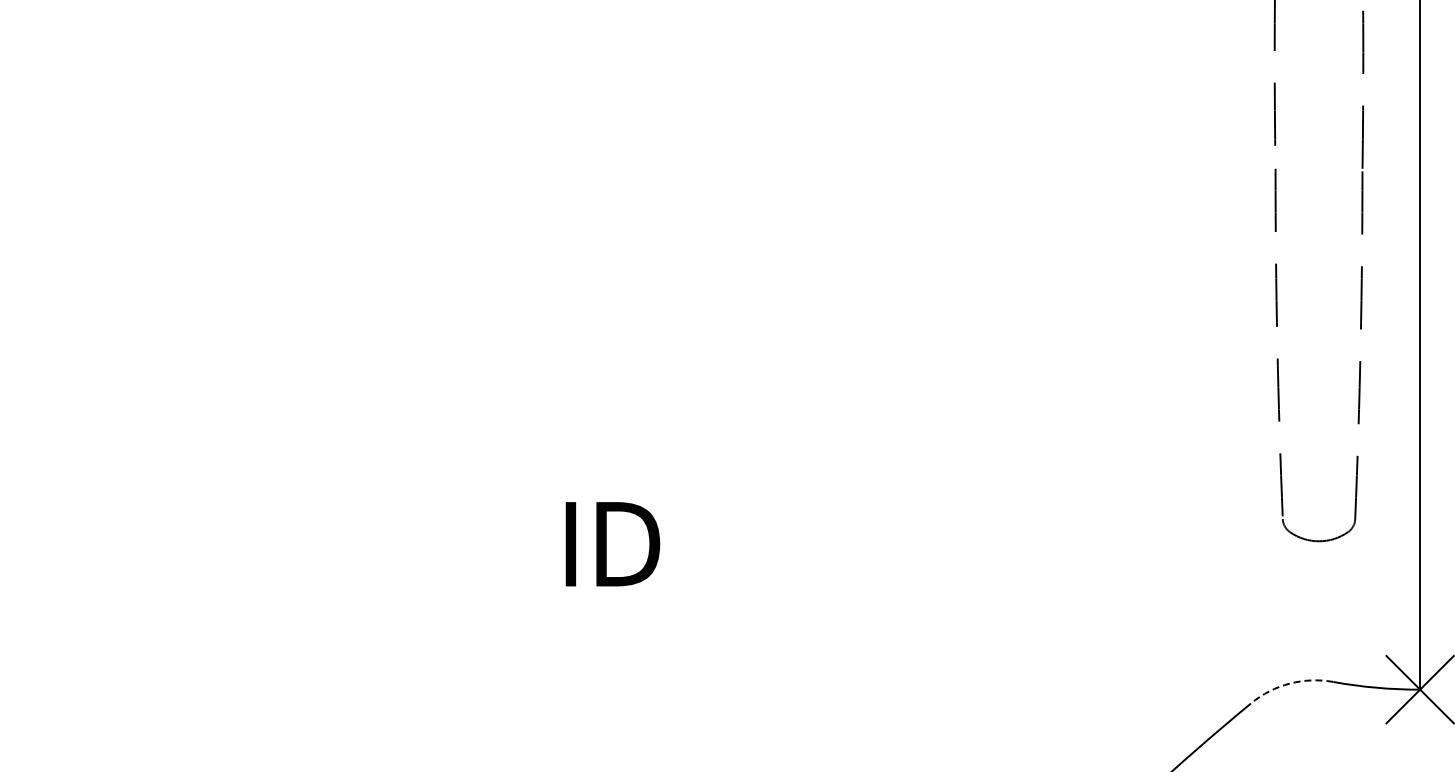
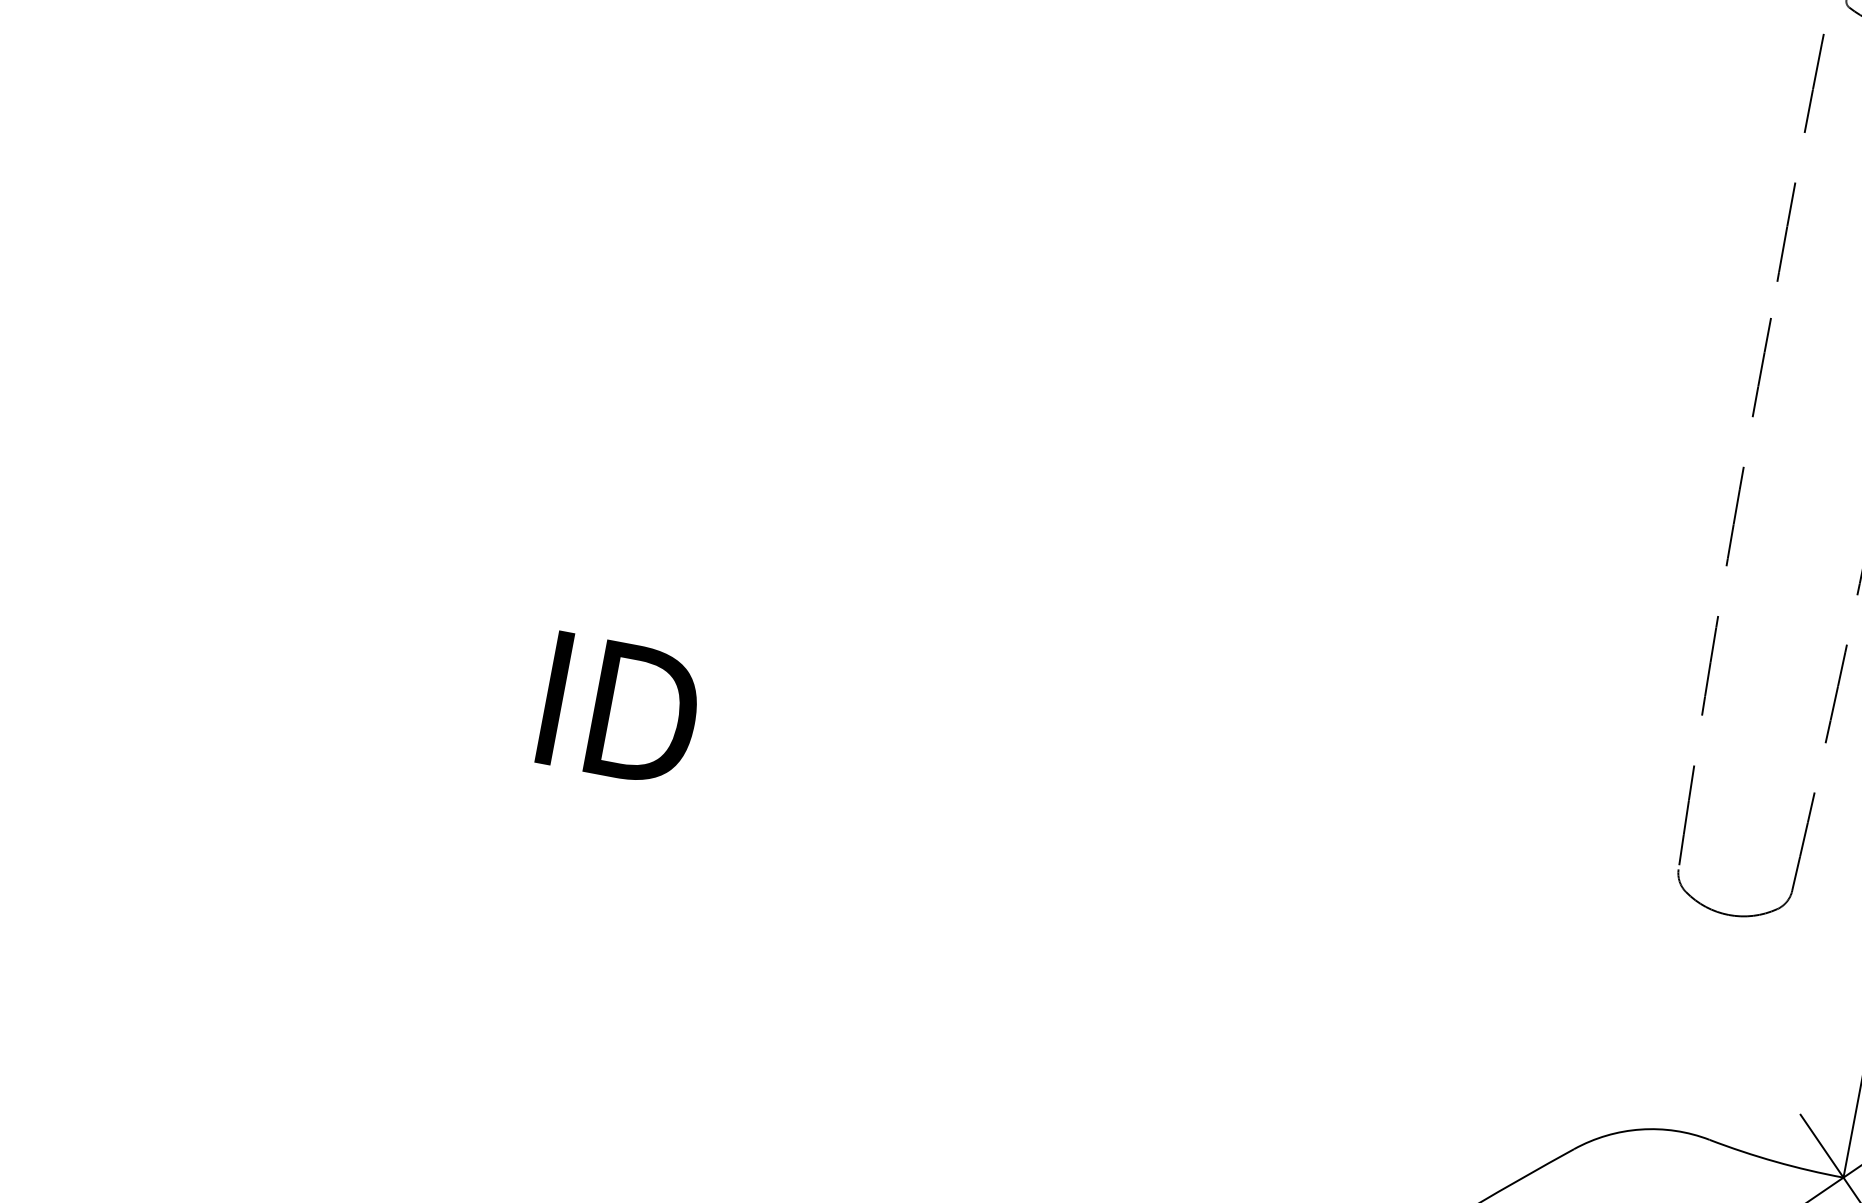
arc: (1289, 683) -> (1640, 1129), dashed -> solid

